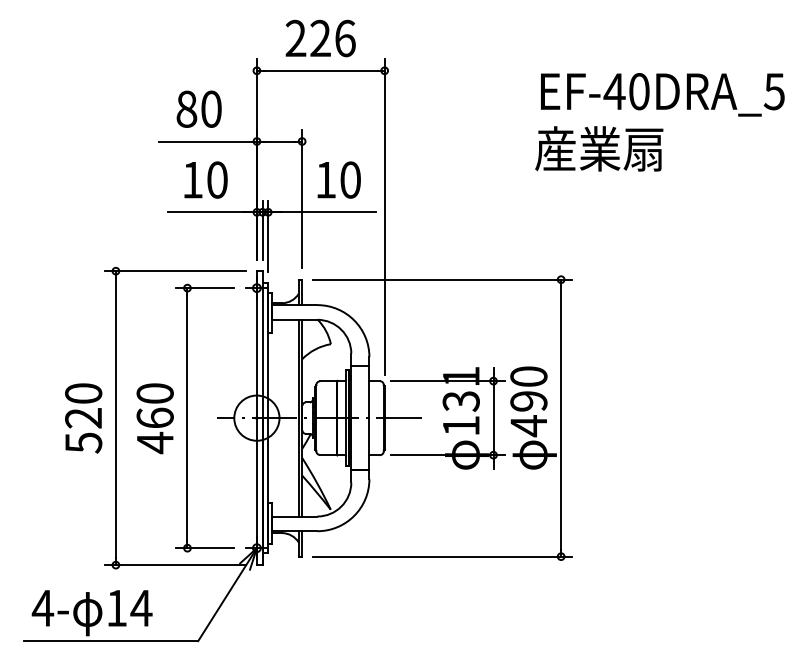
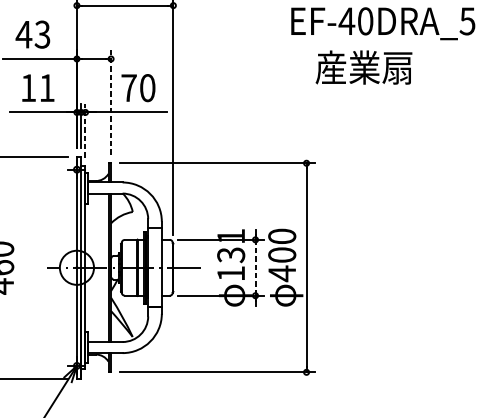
text: (198, 108) -> (32, 34), 80 -> 43
text: (599, 148) -> (364, 67), moved
text: (217, 179) -> (47, 87), 10 -> 11
text: (326, 180) -> (129, 88), 10 -> 70
line: (302, 198) -> (111, 102), solid -> dashed
line: (268, 236) -> (85, 130), solid -> dashed
text: (528, 401) -> (281, 255), 490 -> 400
part: (187, 417) -> (24, 267), removed
line: (493, 418) -> (255, 268), solid -> dashed

